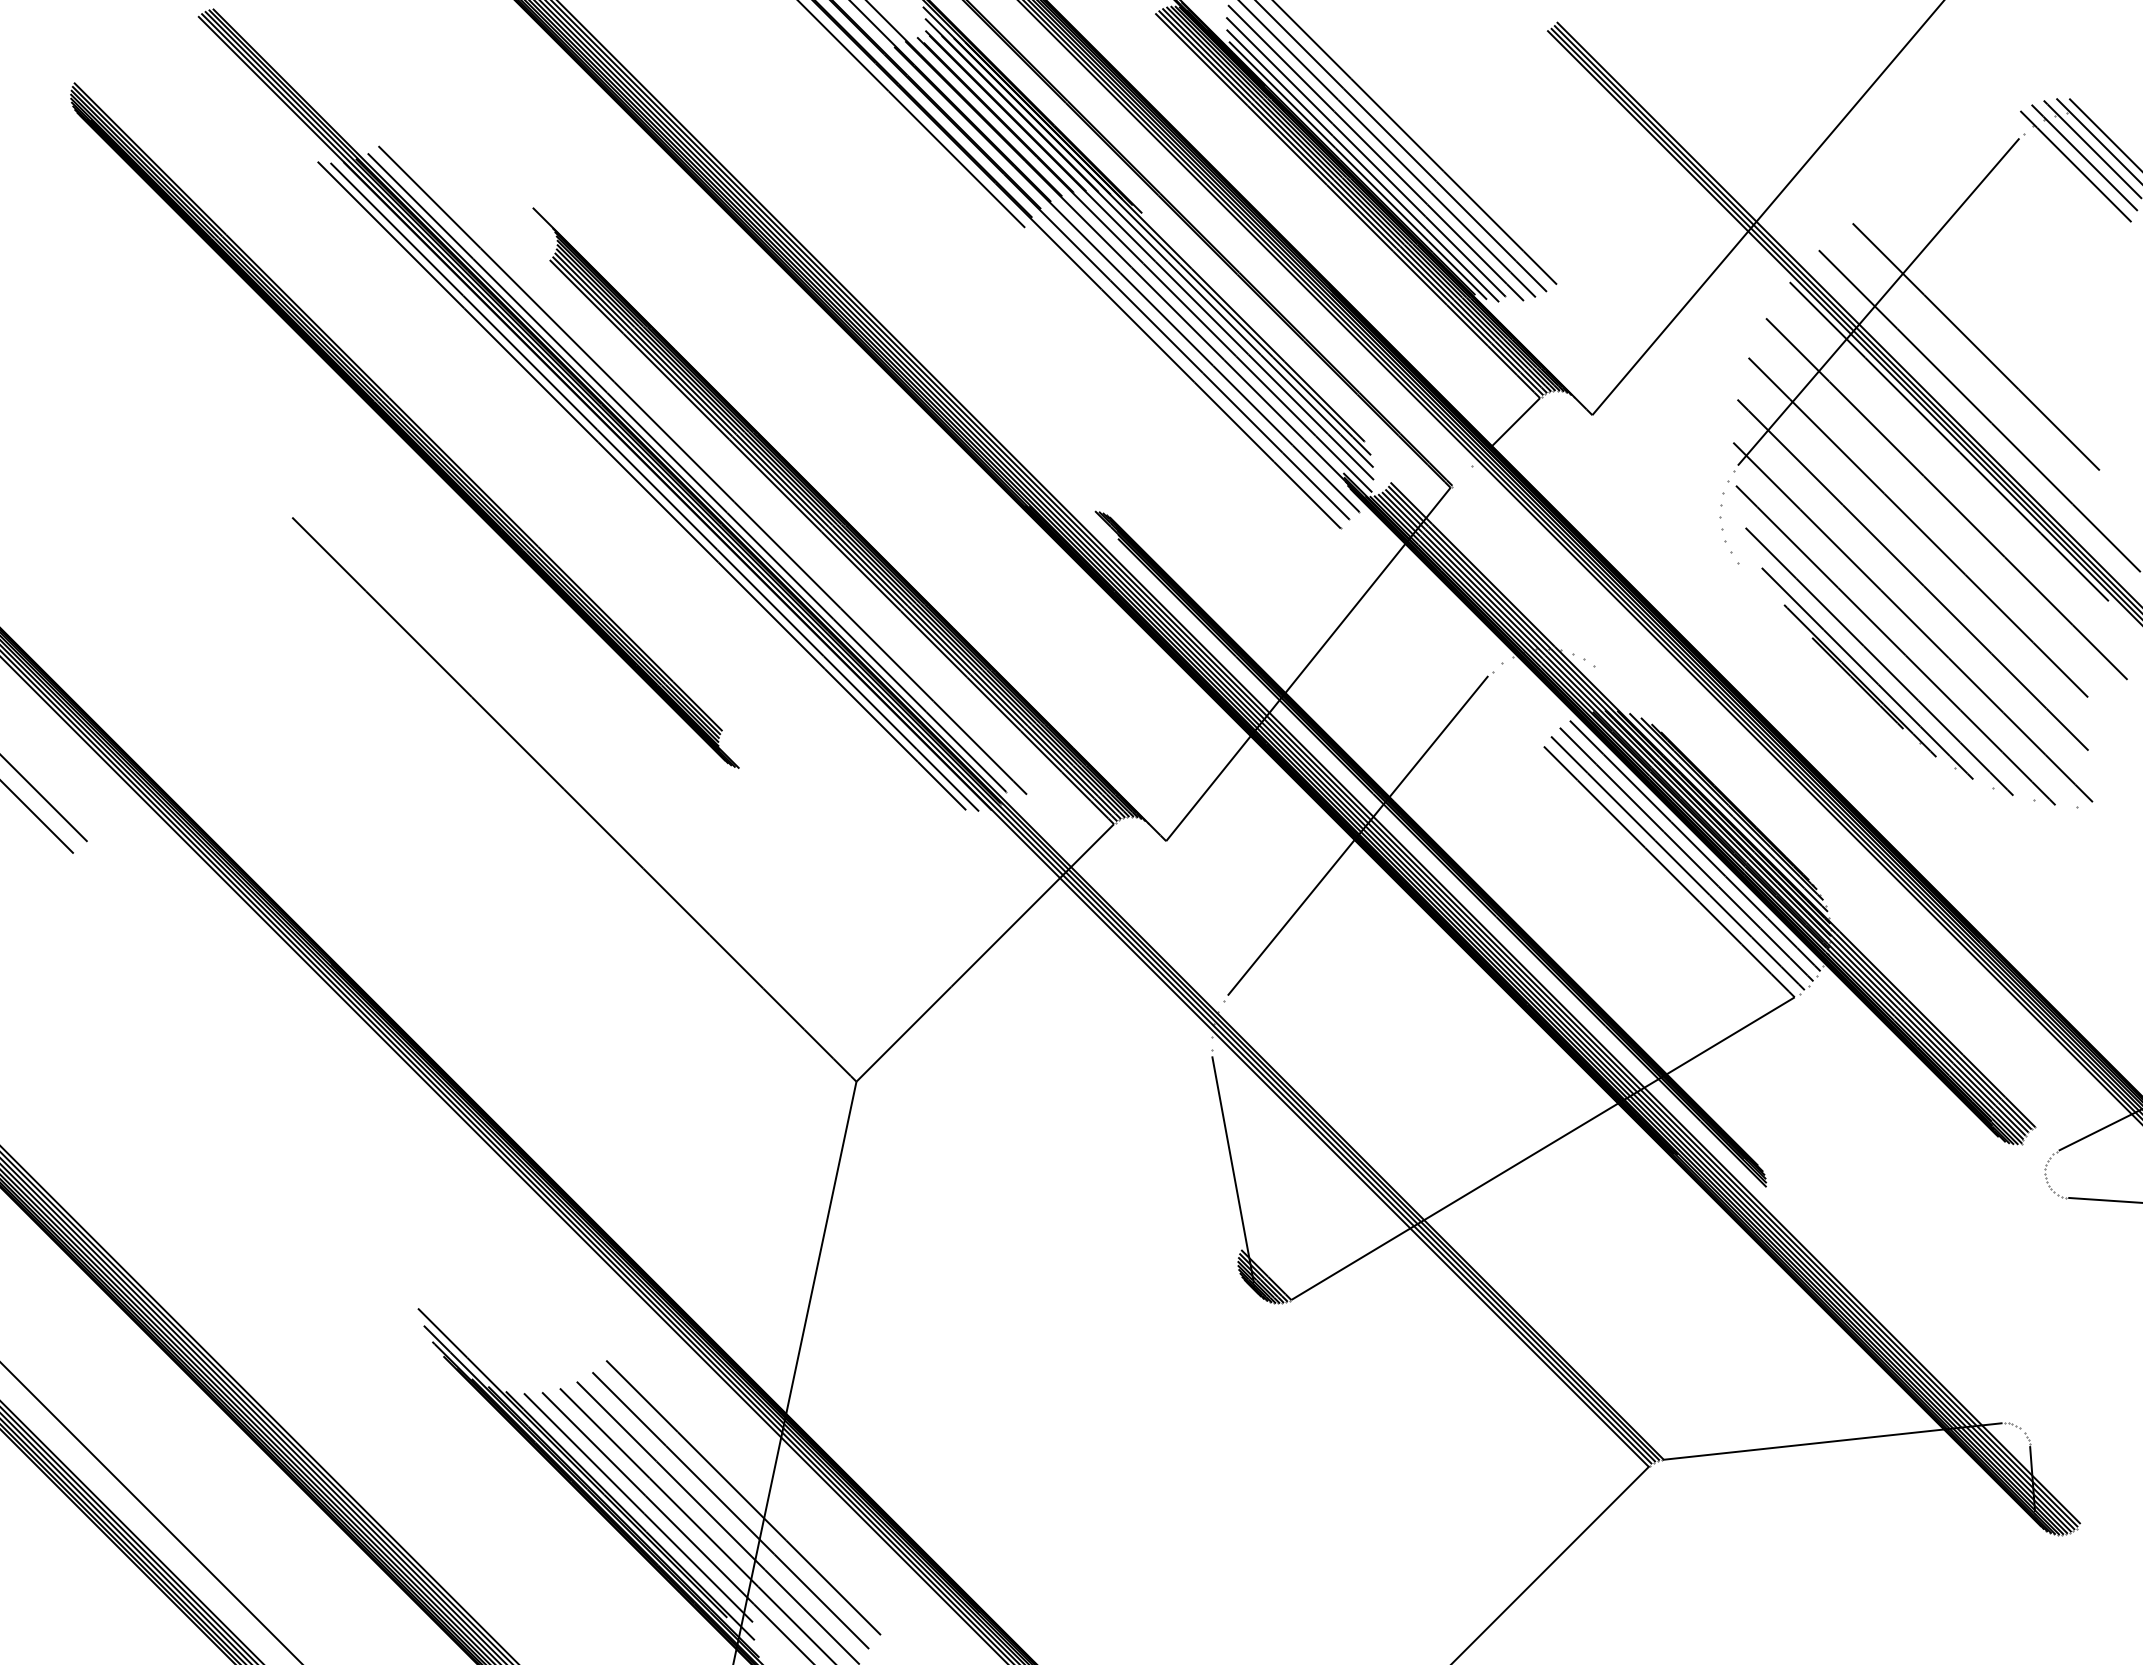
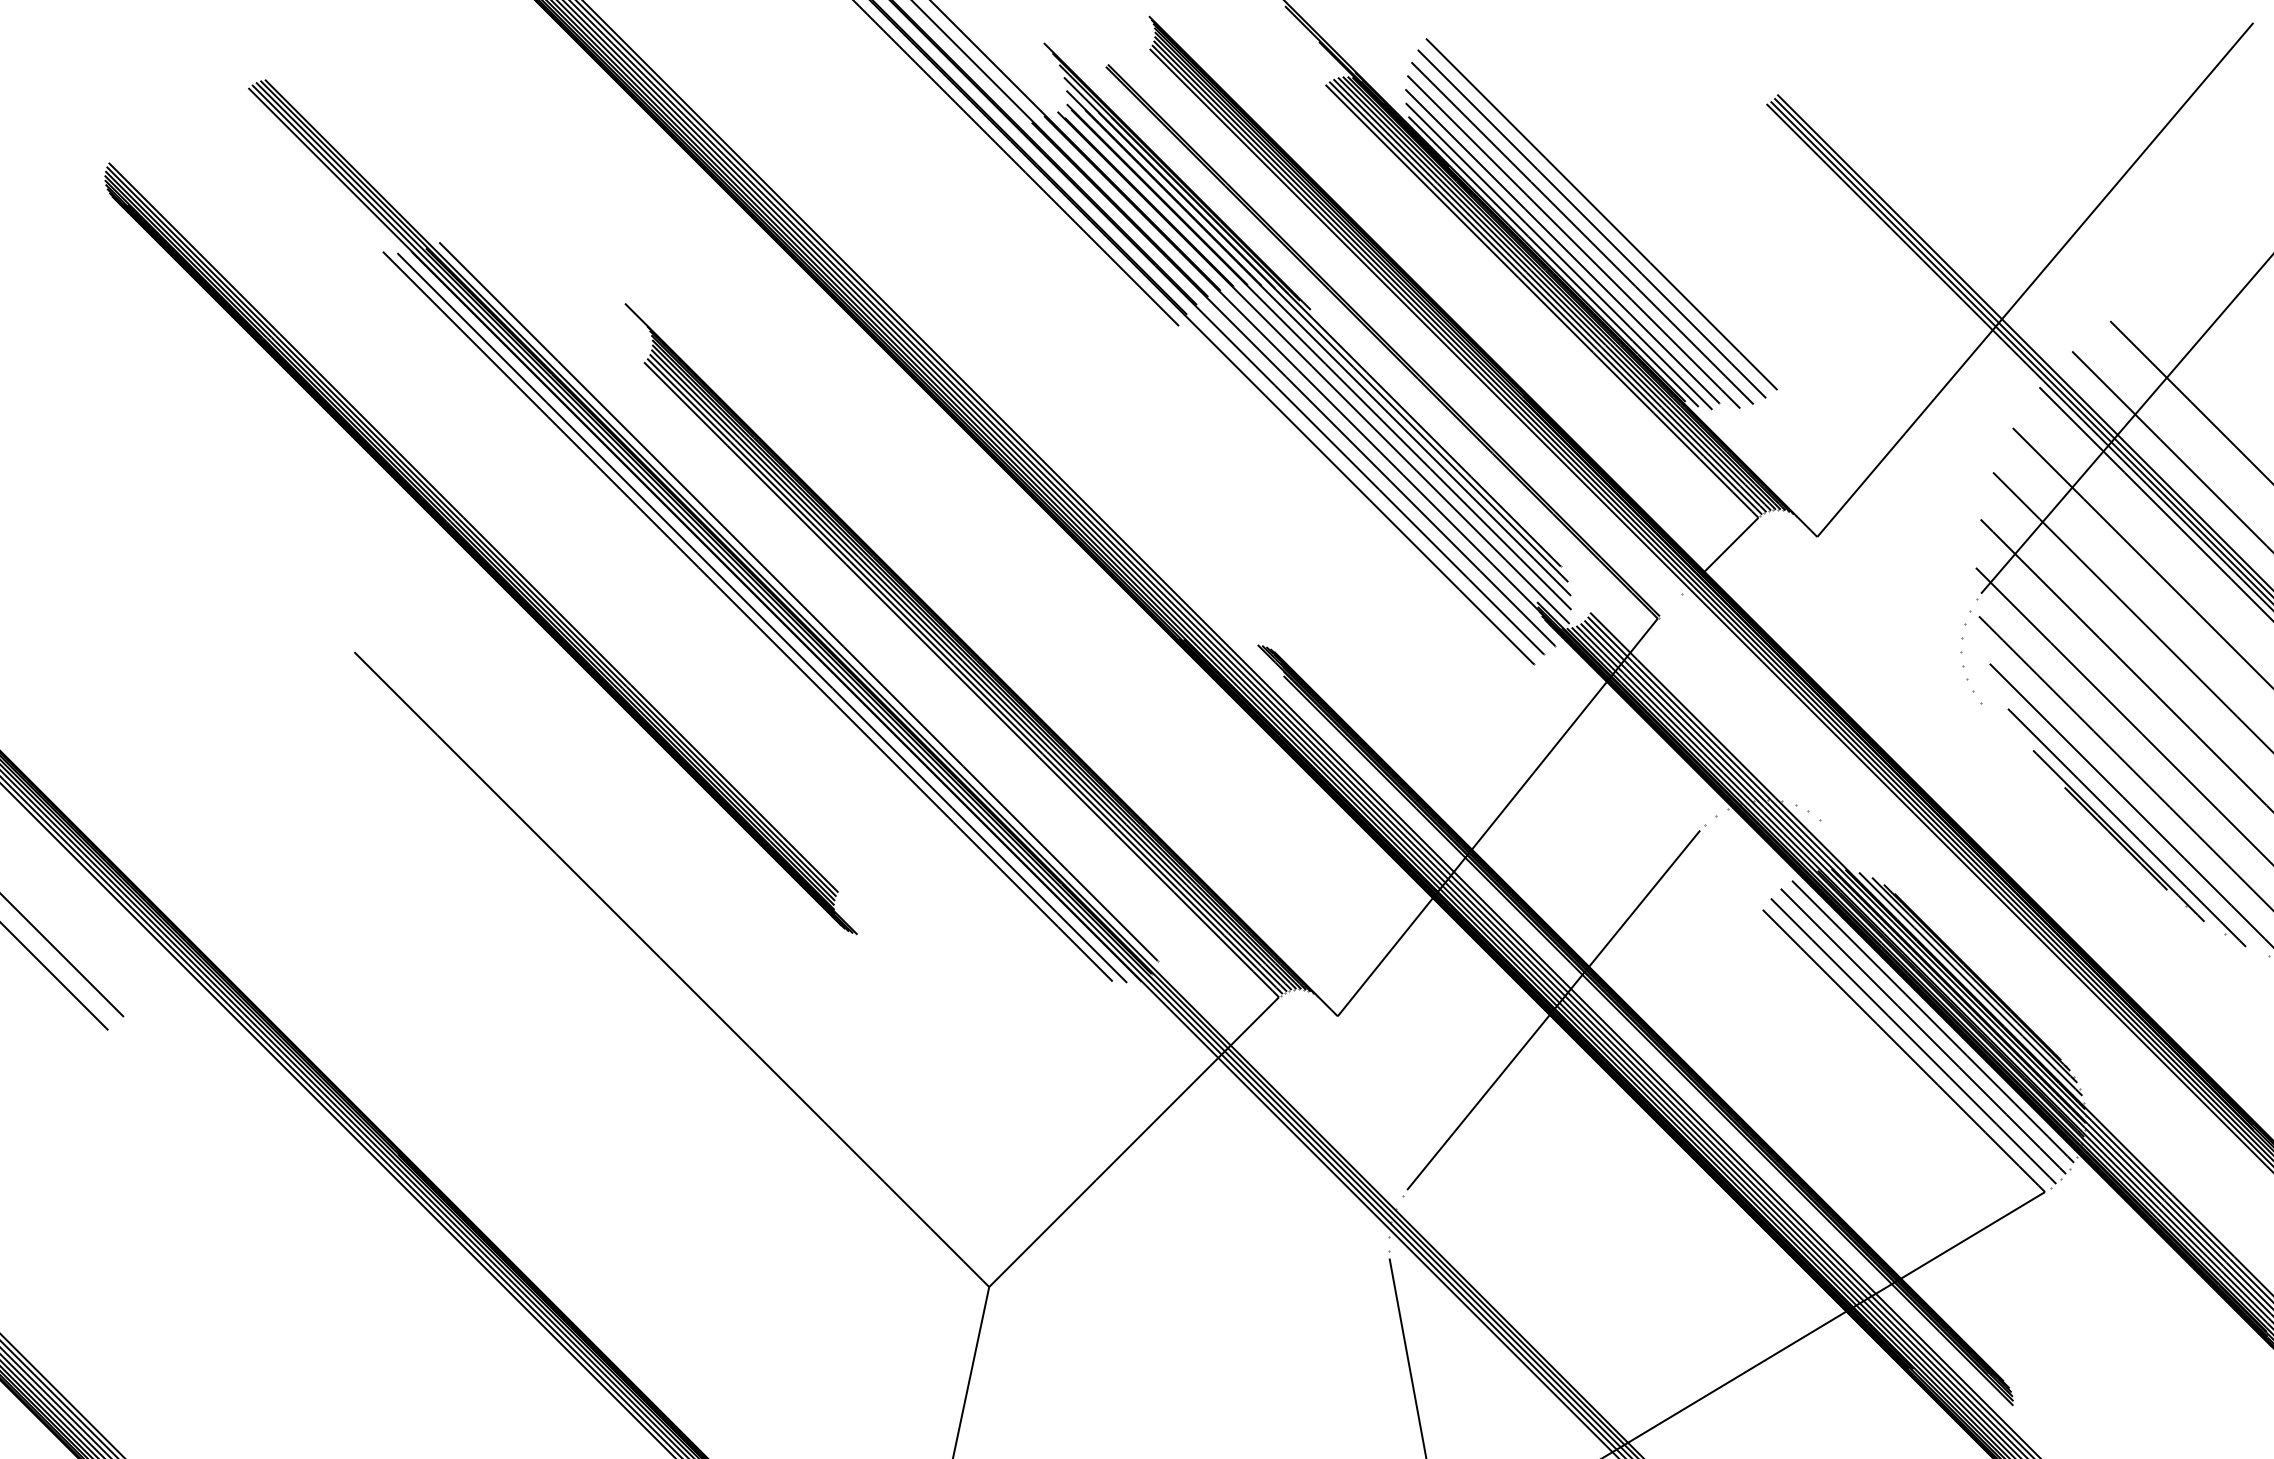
line: (702, 469) -> (815, 598), removed

